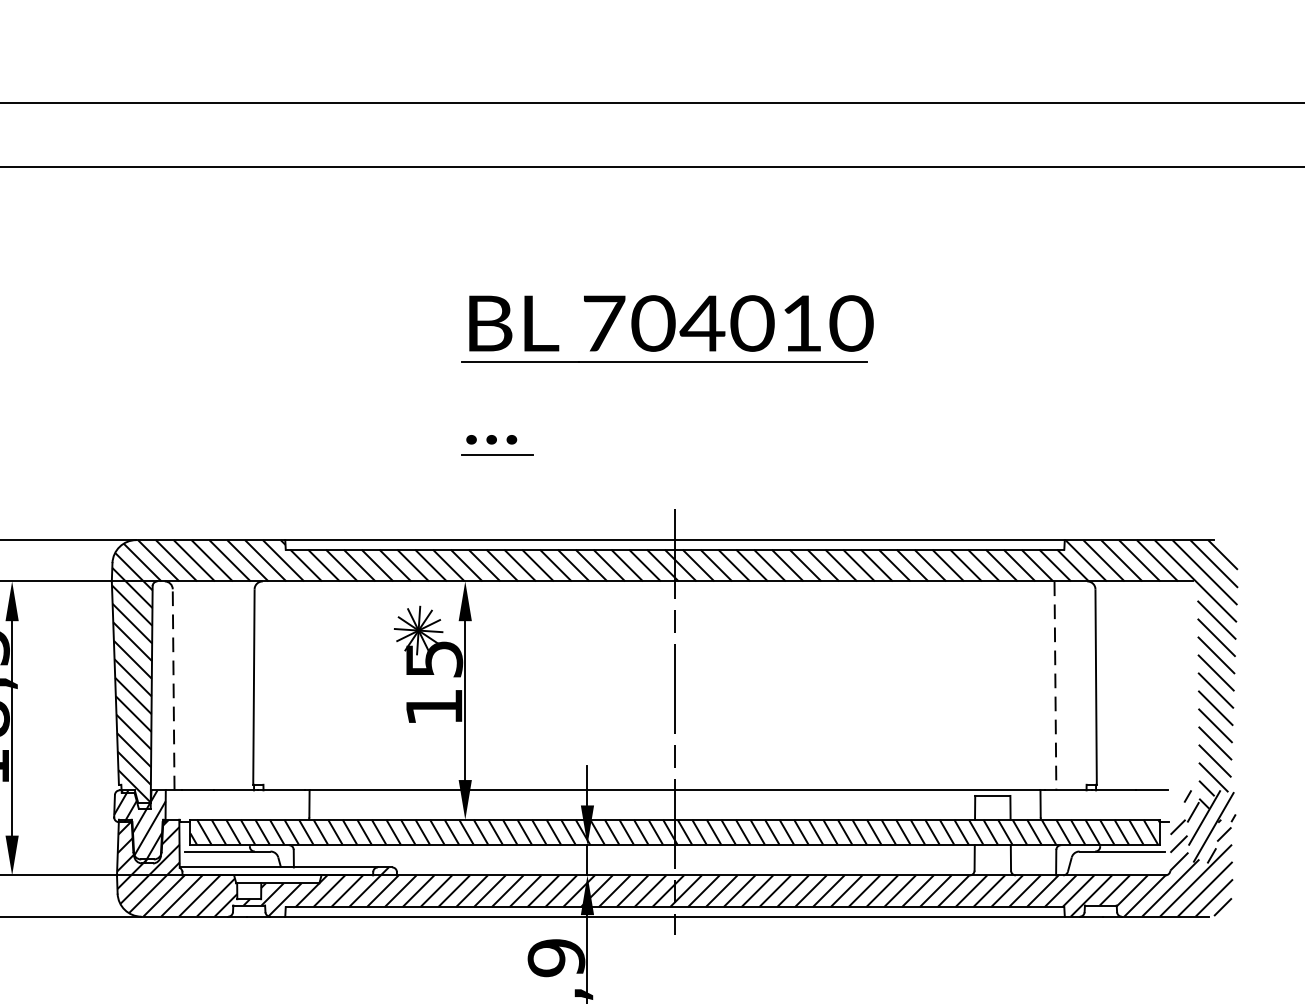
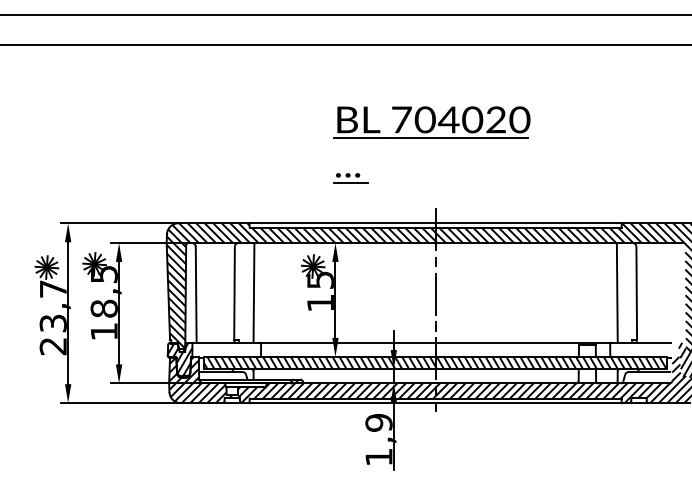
text: (800, 322) -> (495, 119), 704010 -> 704020
line: (293, 684) -> (253, 292), added
line: (1055, 684) -> (617, 292), dashed -> solid
line: (174, 689) -> (196, 294), dashed -> solid

